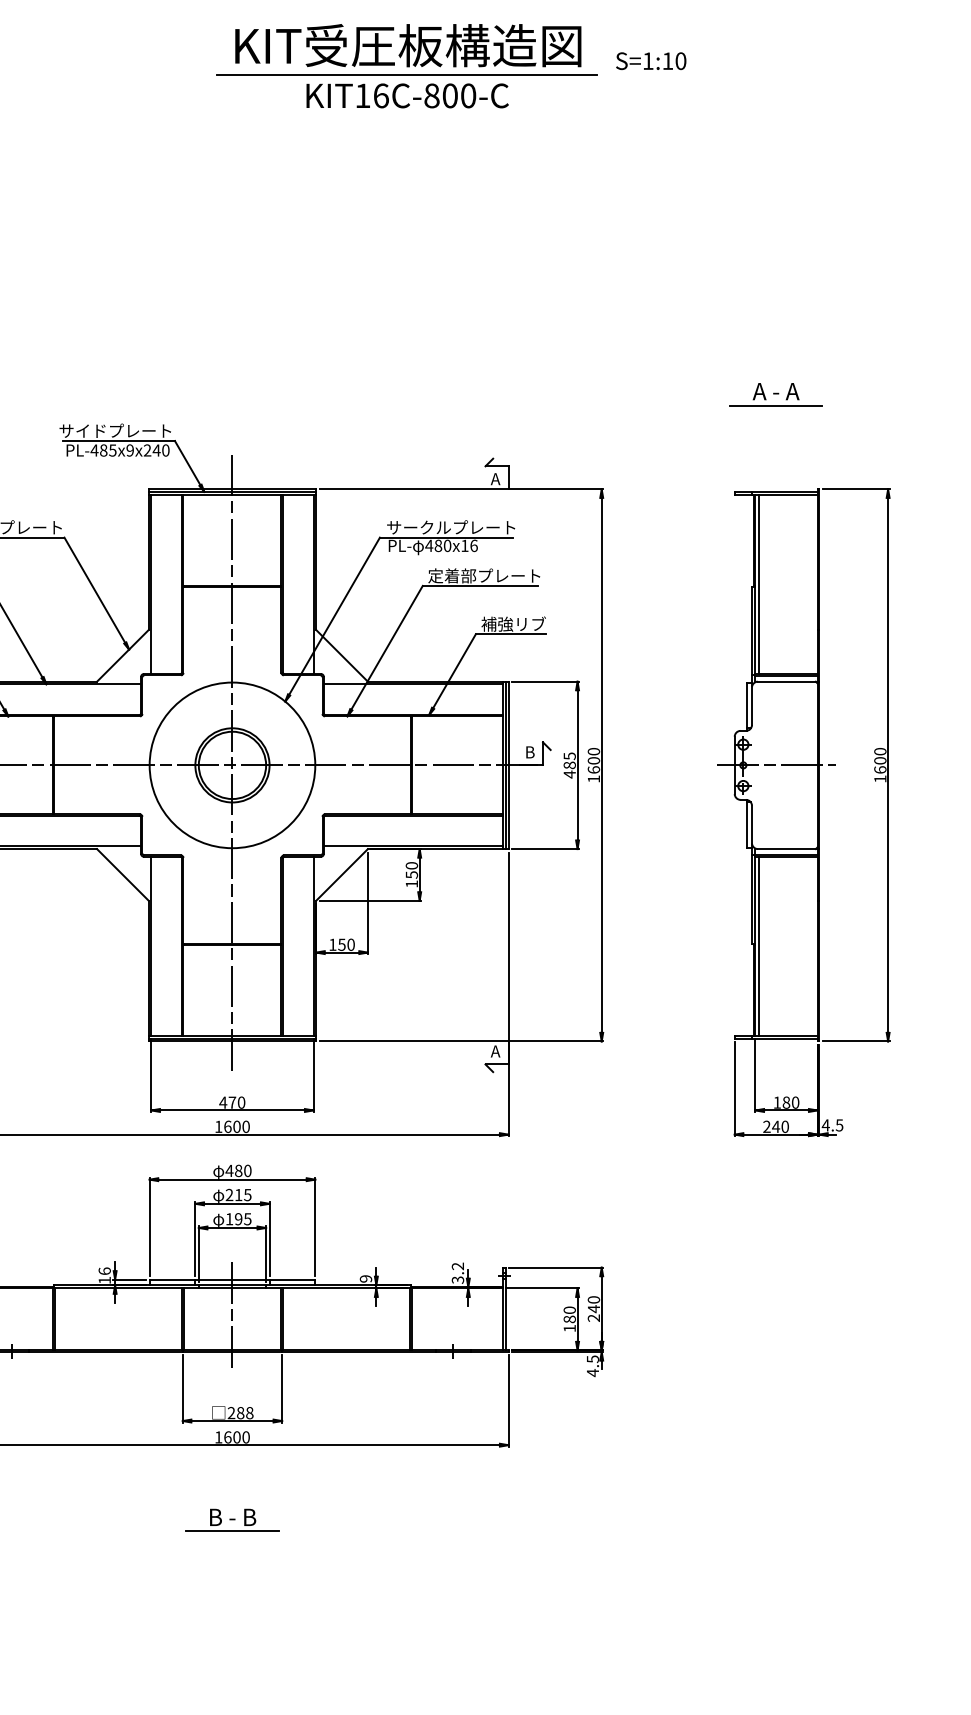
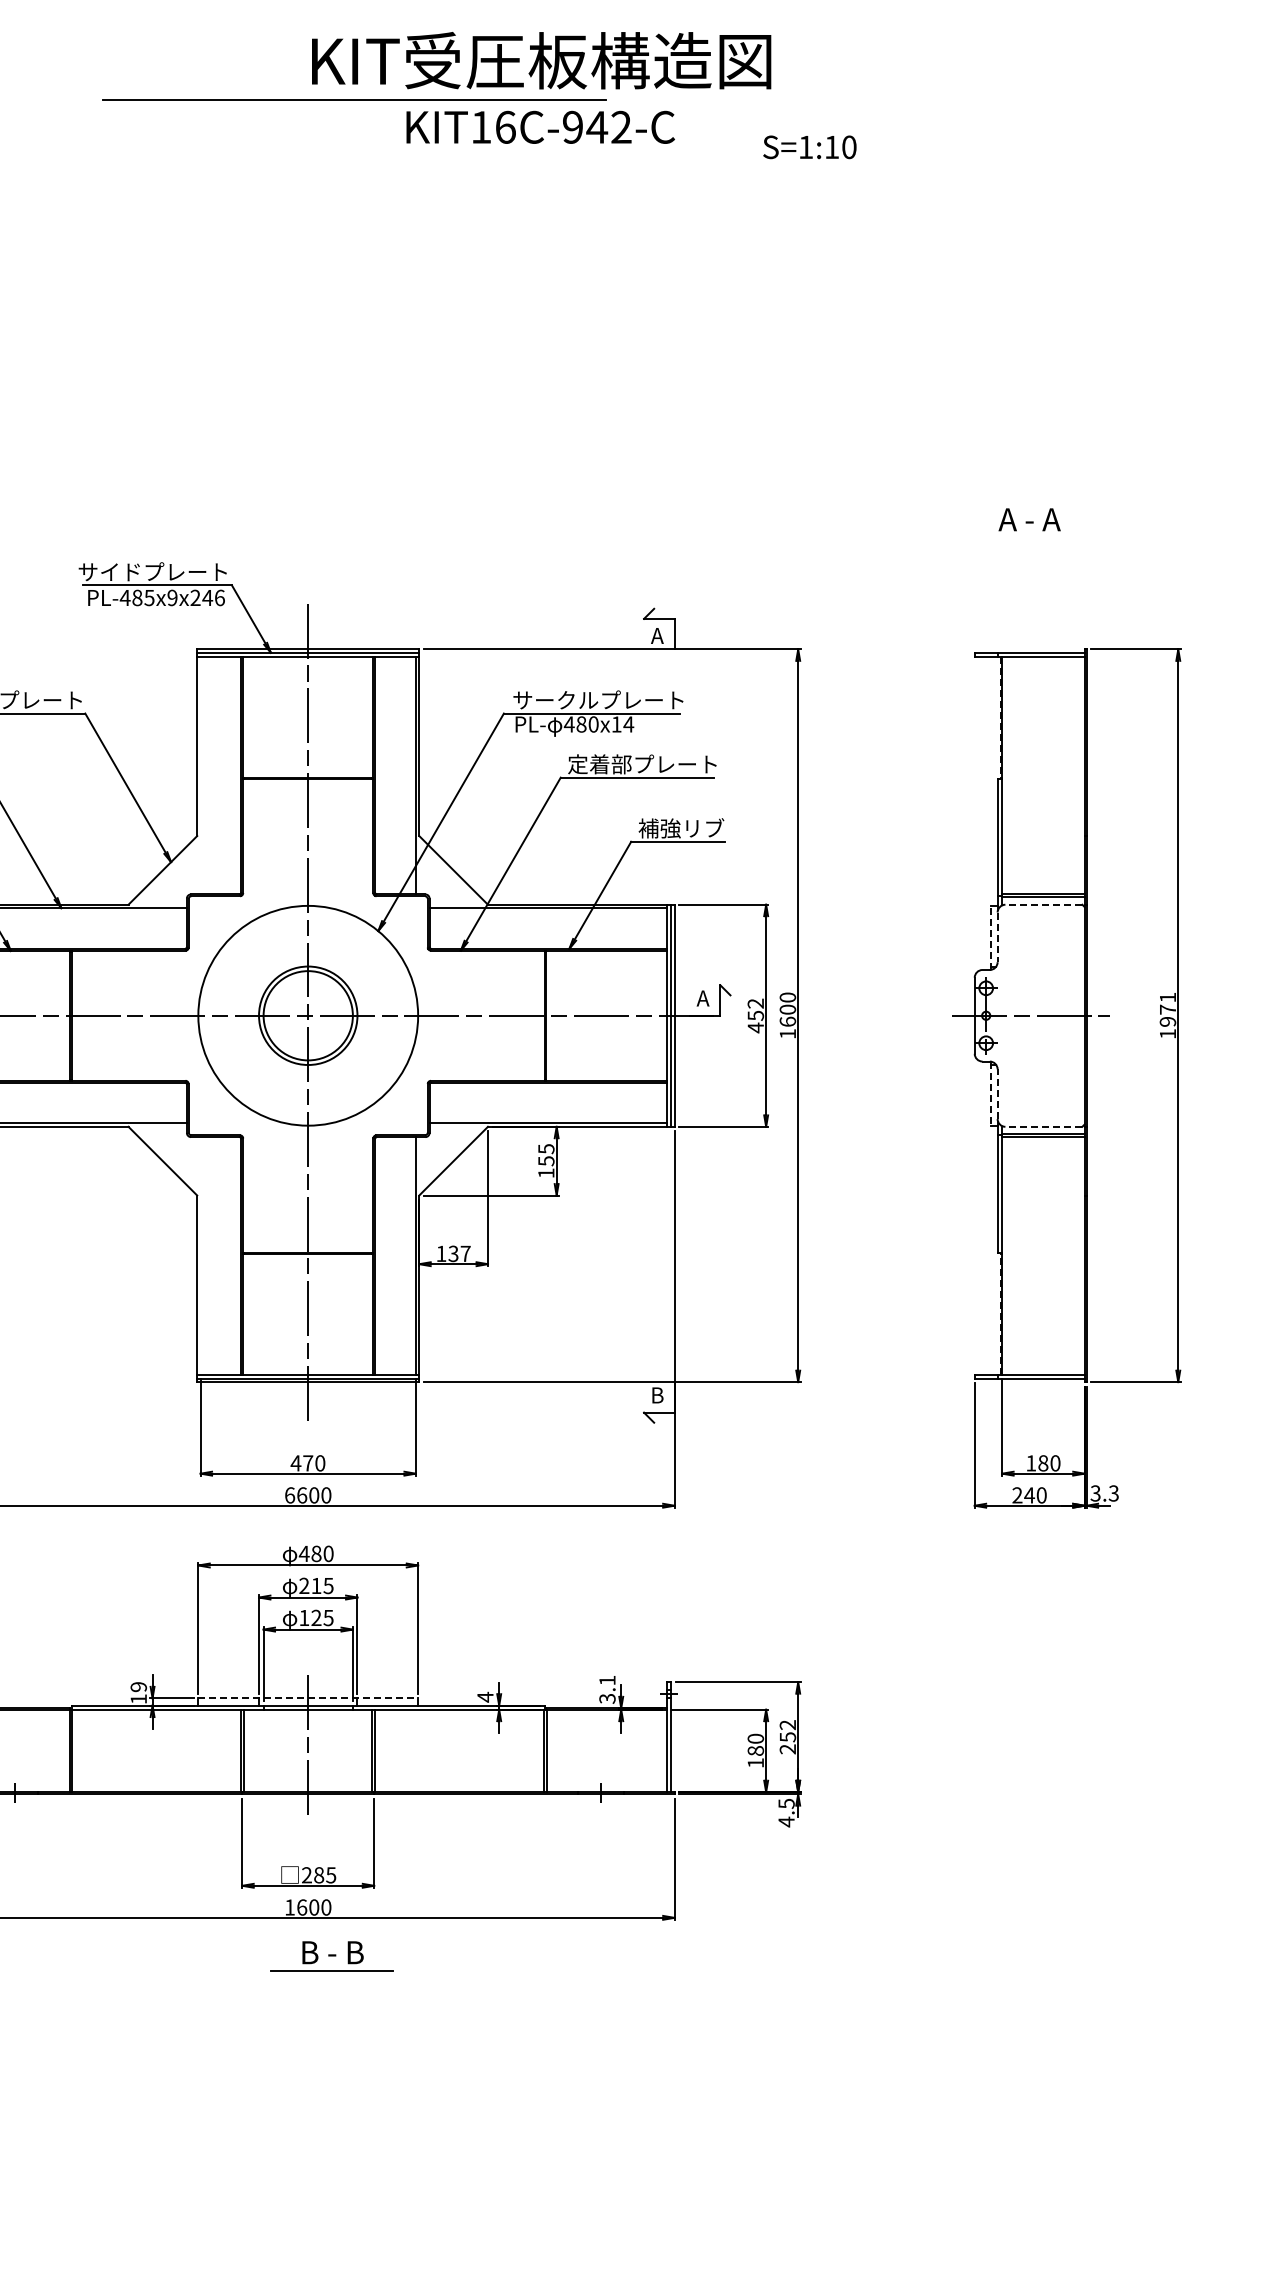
text: (650, 61) -> (809, 147), moved
line: (406, 74) -> (354, 99), moved
text: (450, 95) -> (597, 126), KIT16C-800-C -> KIT16C-942-C
line: (776, 405) -> (1029, 538), removed
text: (165, 450) -> (219, 597), PL-485x9x240 -> PL-485x9x246
line: (754, 540) -> (1000, 717), solid -> dashed
text: (473, 545) -> (628, 724), 480x16 -> 480x14
line: (151, 584) -> (200, 775), removed
line: (758, 584) -> (1006, 775), removed
line: (786, 681) -> (1043, 904), solid -> dashed
line: (746, 706) -> (990, 937), solid -> dashed
line: (751, 706) -> (997, 937), solid -> dashed
text: (529, 752) -> (702, 998), B -> A
text: (569, 760) -> (755, 1009), 485 -> 452
text: (880, 760) -> (1167, 1009), 1600 -> 1971
line: (746, 824) -> (990, 1094), solid -> dashed
line: (751, 824) -> (997, 1094), solid -> dashed
line: (786, 848) -> (1043, 1126), solid -> dashed
text: (412, 866) -> (546, 1149), 150 -> 155
text: (346, 944) -> (459, 1253), 150 -> 137
line: (151, 946) -> (200, 1255), removed
line: (758, 946) -> (1006, 1255), removed
line: (754, 989) -> (1000, 1313), solid -> dashed
text: (495, 1051) -> (657, 1395), A -> B
text: (832, 1125) -> (1104, 1493), 4.5 -> 3.3
text: (219, 1126) -> (290, 1495), 1600 -> 6600
text: (238, 1219) -> (316, 1618), 195 -> 125
text: (457, 1266) -> (607, 1680), 3.2 -> 3.1
text: (104, 1271) -> (138, 1687), 16 -> 19
text: (366, 1278) -> (485, 1696), 9 -> 4
line: (232, 1279) -> (308, 1698), solid -> dashed
text: (593, 1304) -> (787, 1731), 240 -> 252
text: (249, 1413) -> (331, 1875), 288 -> 285
part: (231, 1520) -> (331, 1956), moved

